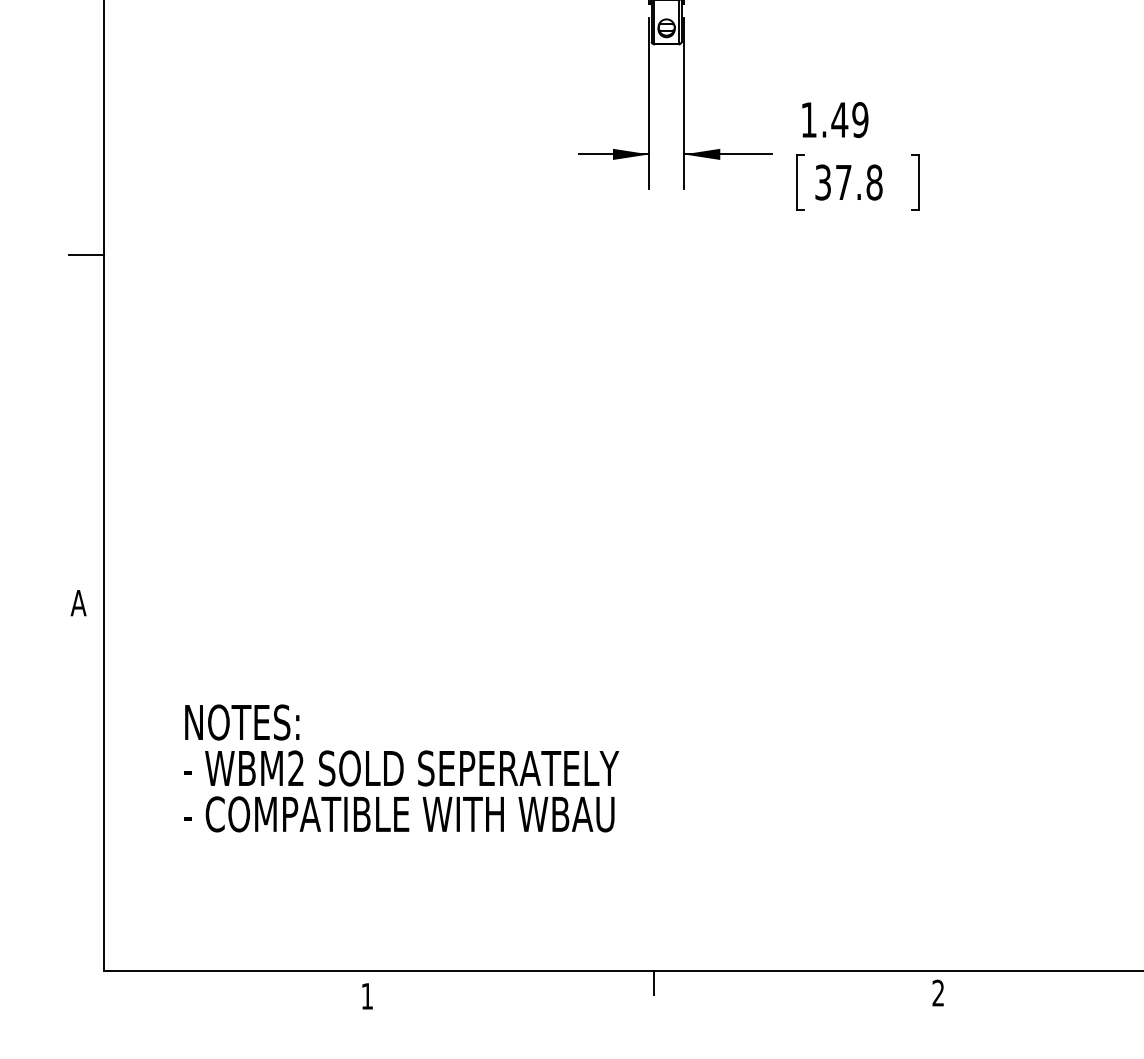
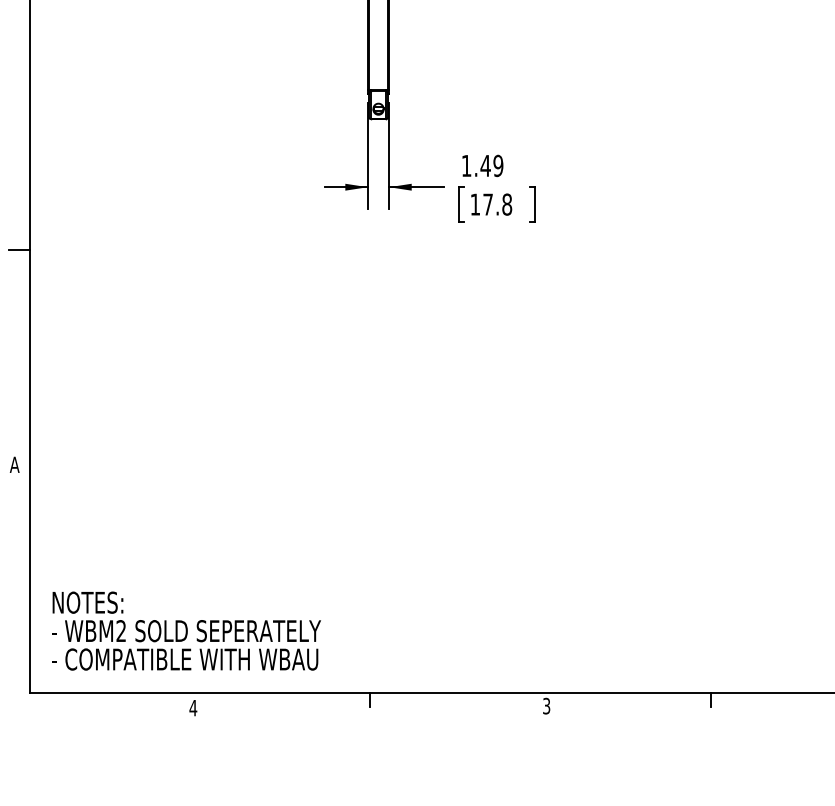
text: (823, 182) -> (475, 204), 37.8 -> 17.8
text: (401, 767) -> (186, 630), moved
text: (938, 993) -> (546, 706), 2 -> 3
text: (367, 996) -> (193, 708), 1 -> 4

